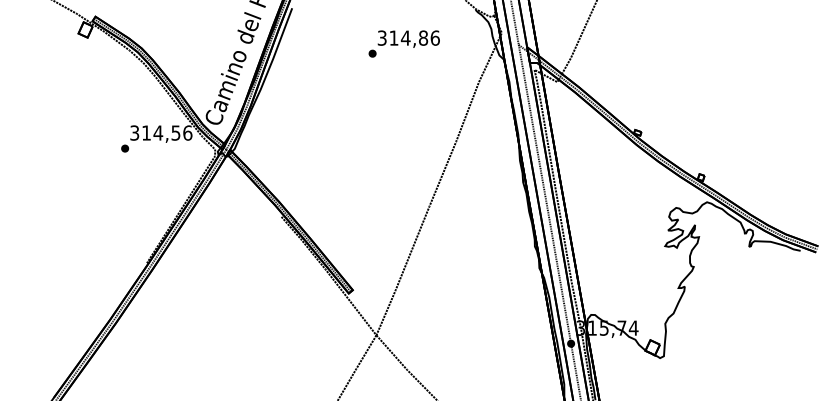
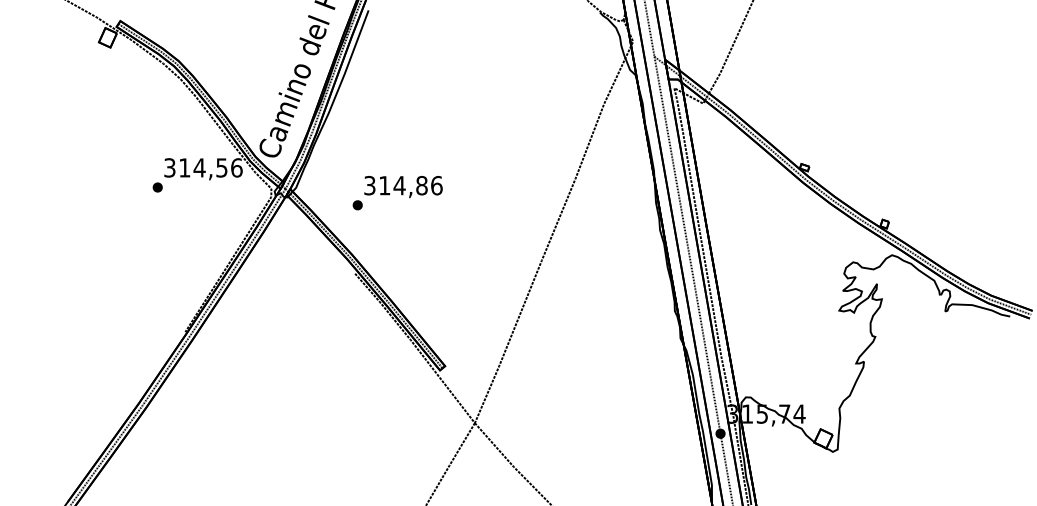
text: (403, 43) -> (396, 192), moved

